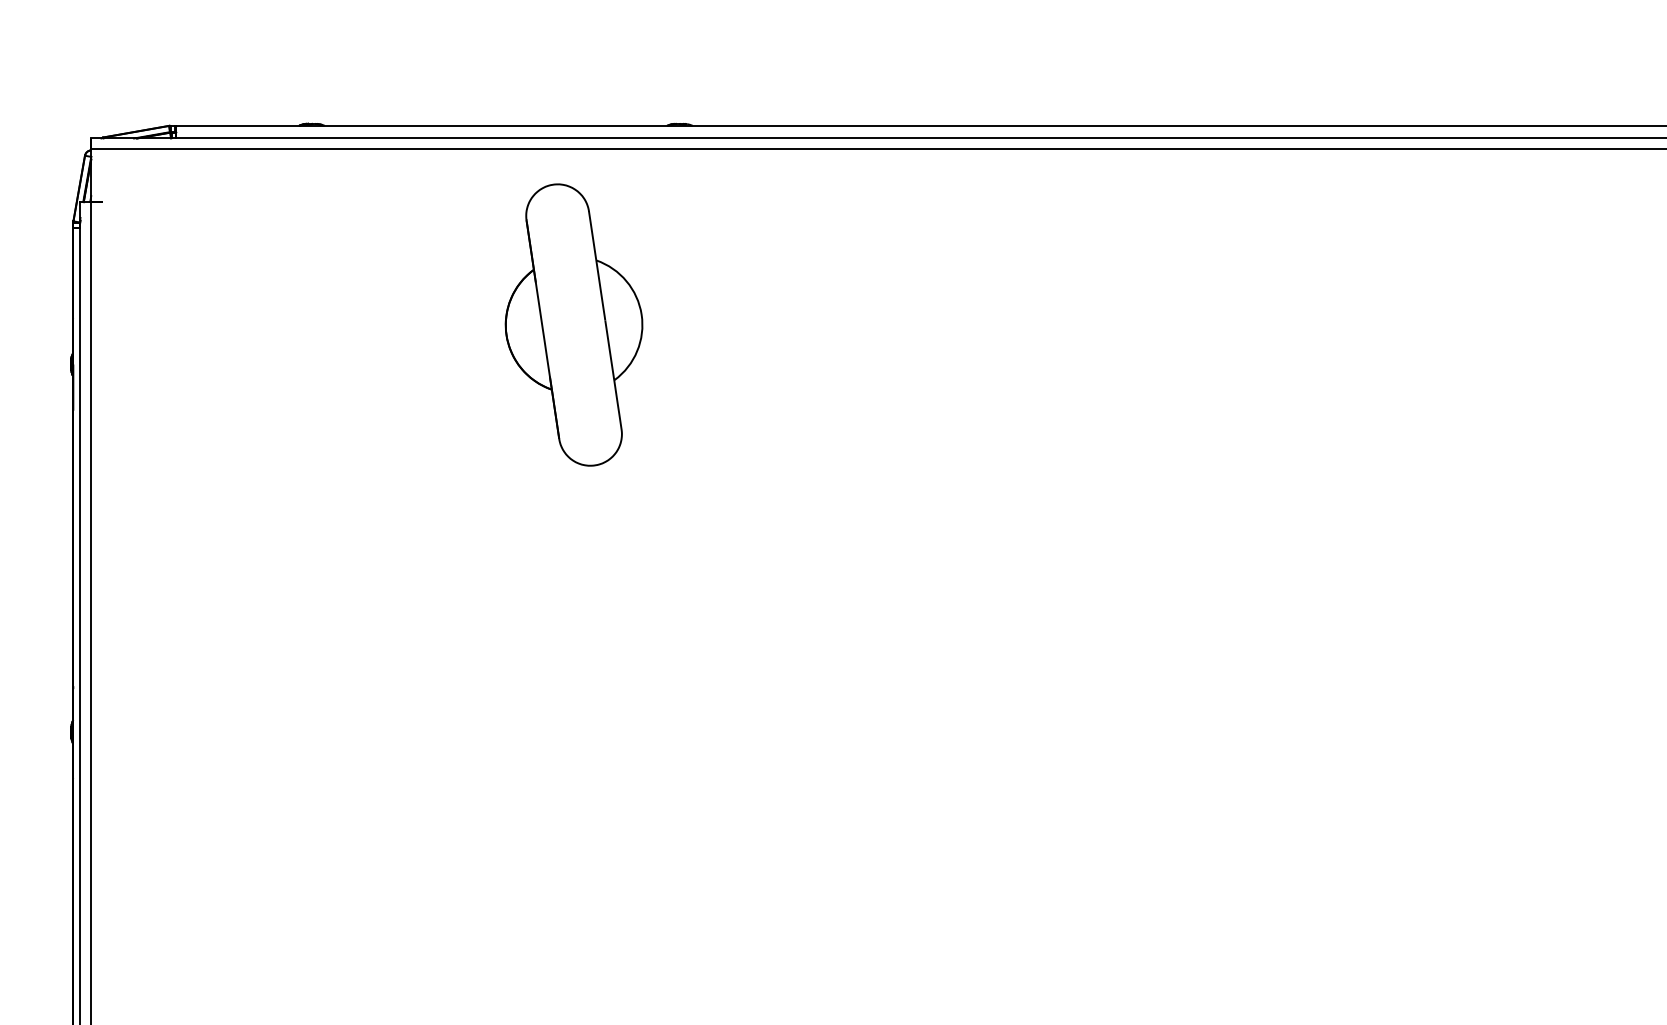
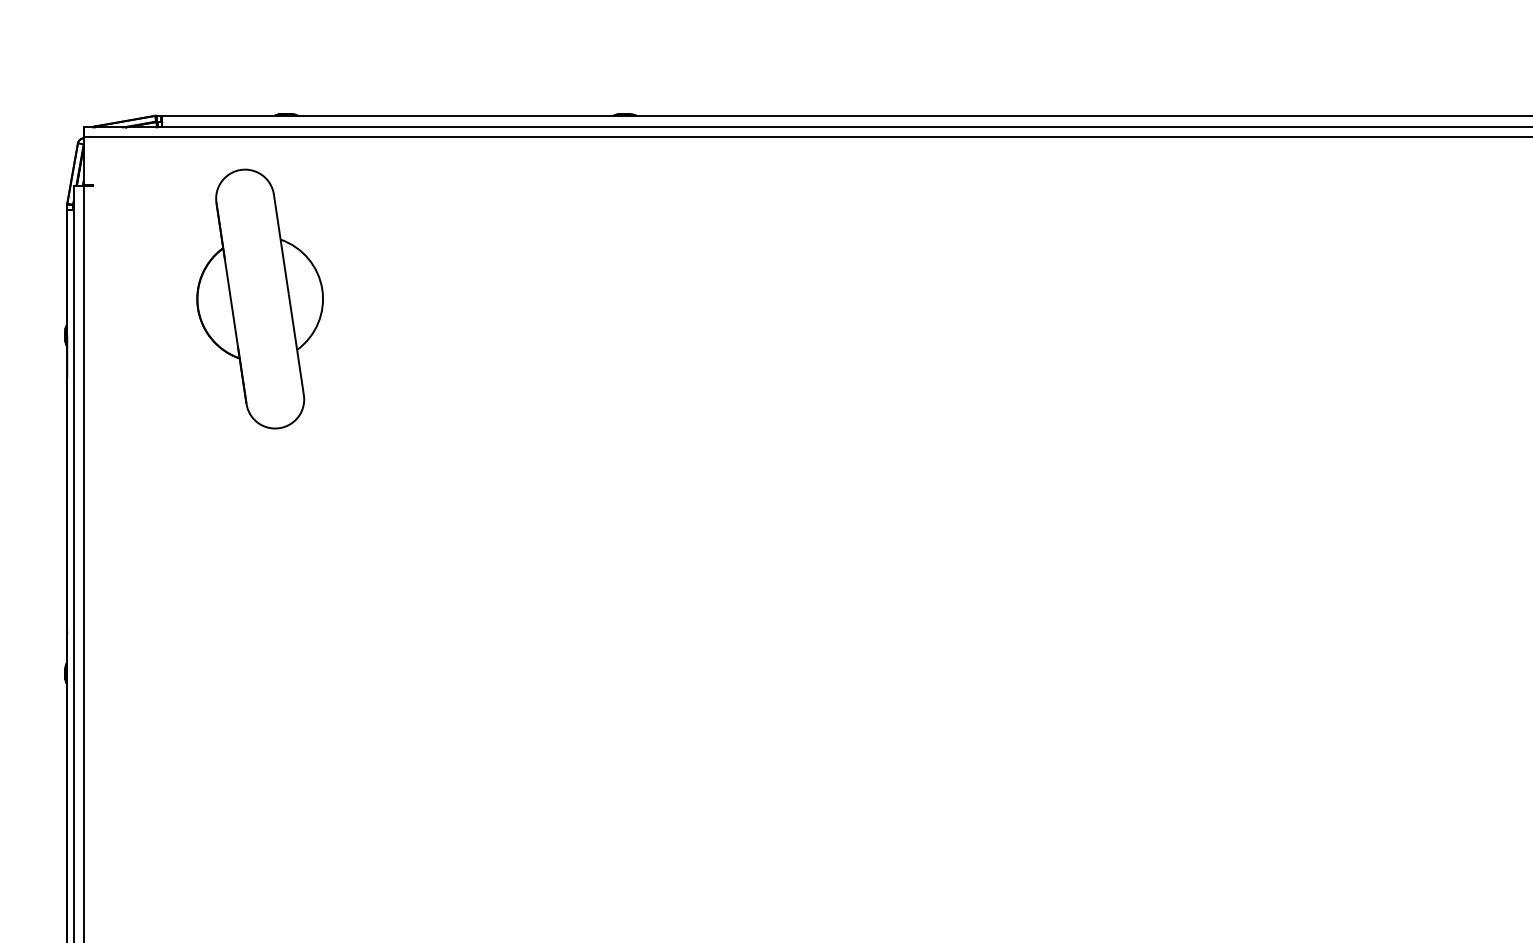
part: (573, 324) -> (259, 298), moved

